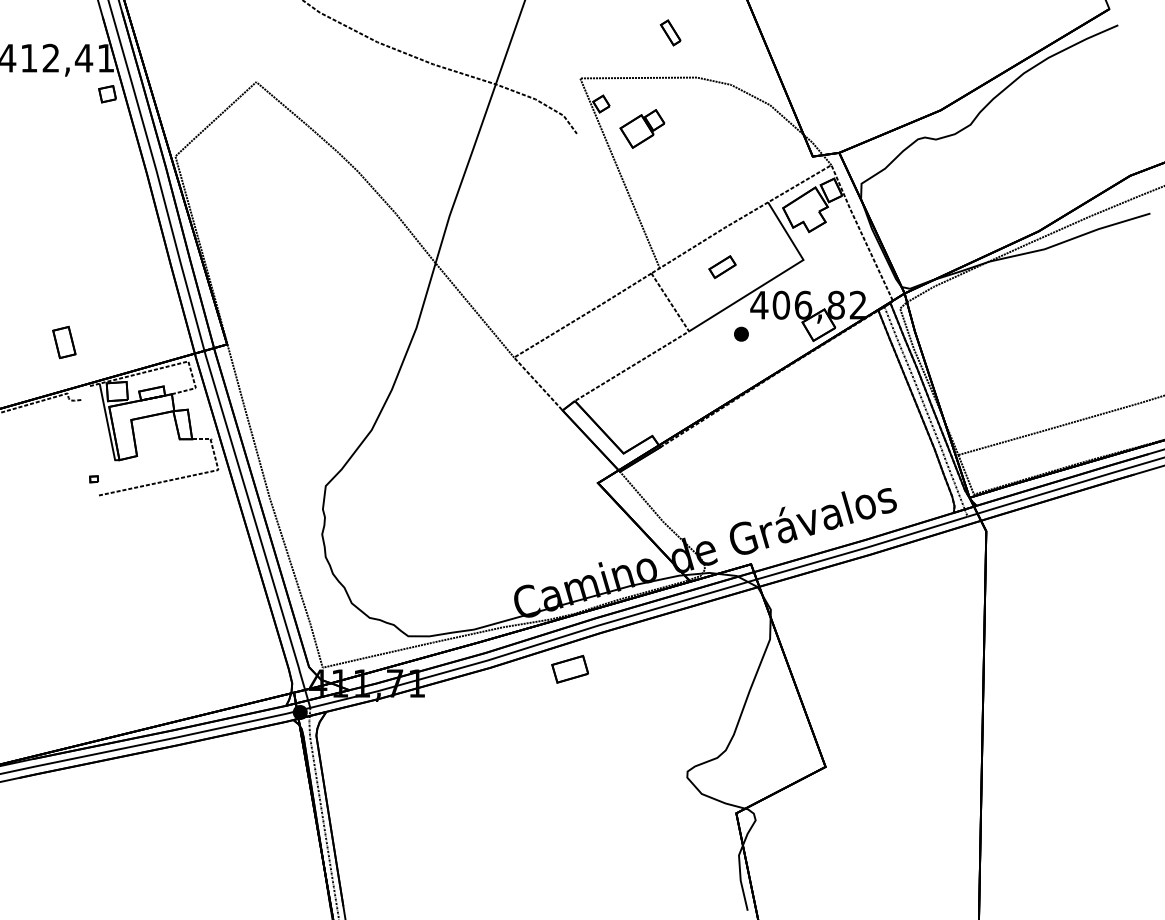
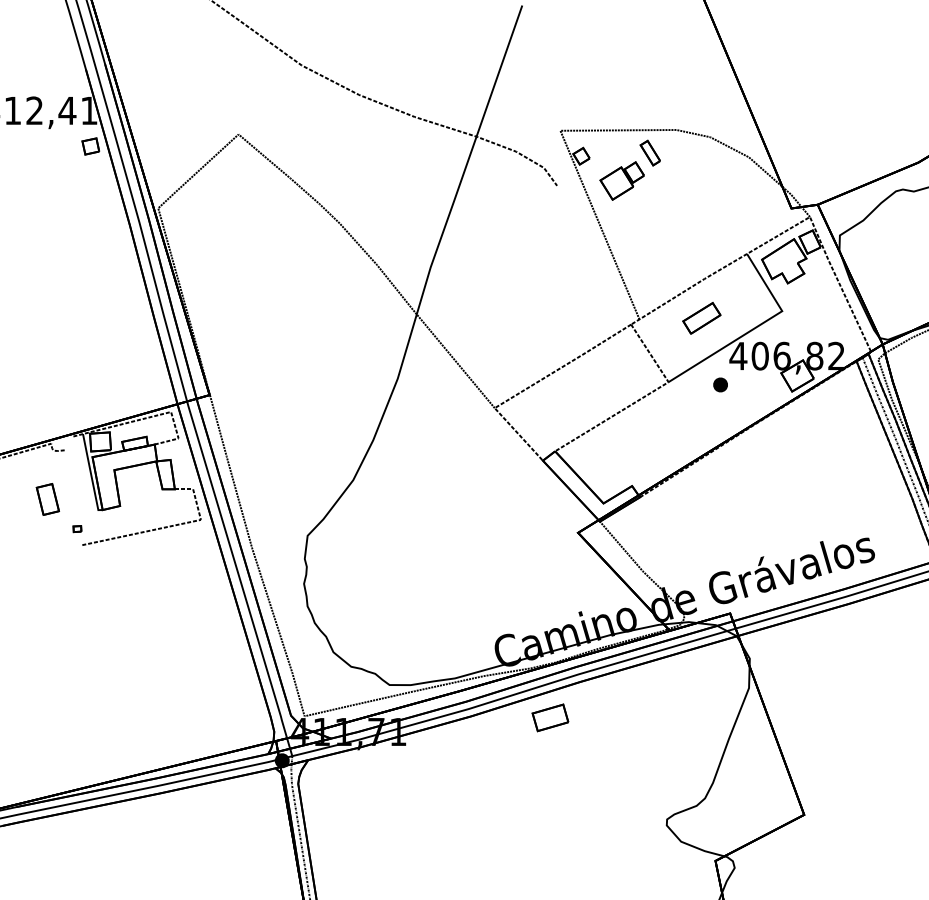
part: (670, 32) -> (650, 152), moved
part: (722, 266) -> (701, 317), size x1.43
part: (64, 342) -> (48, 499), moved

